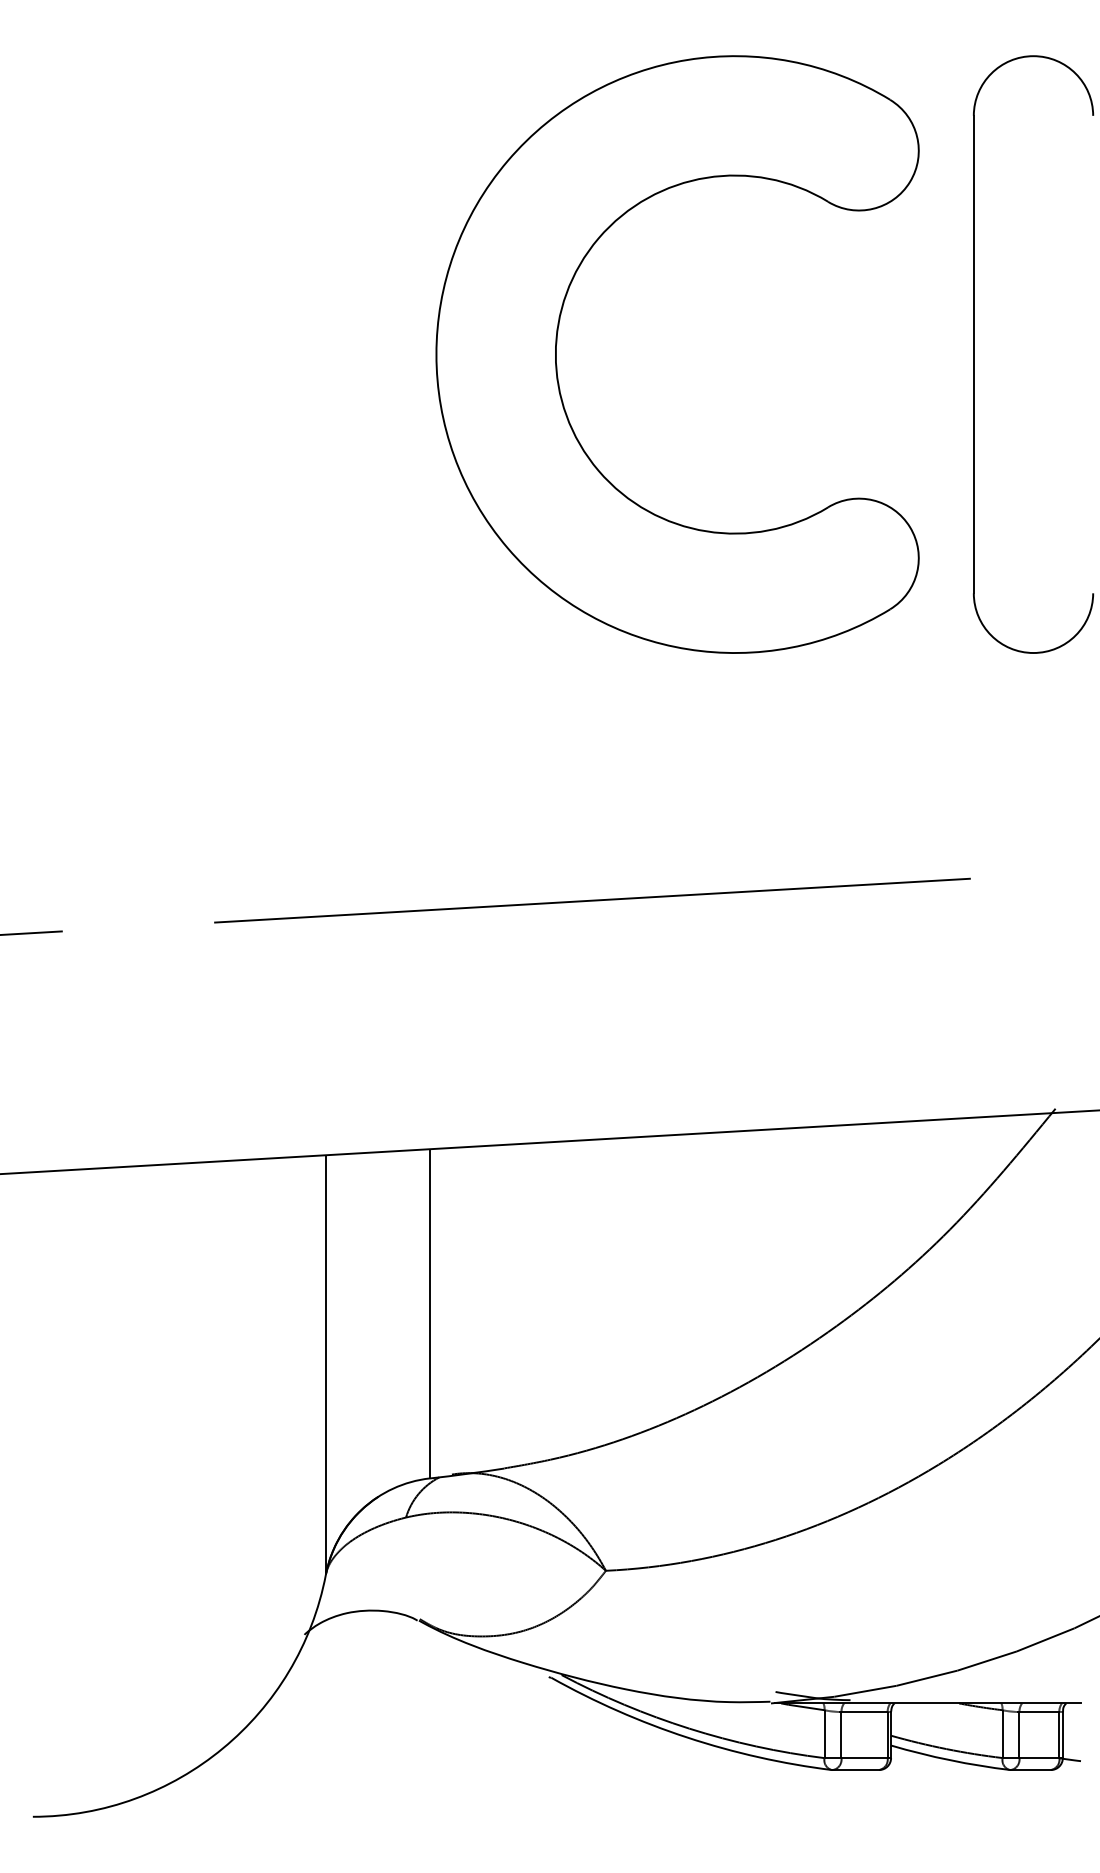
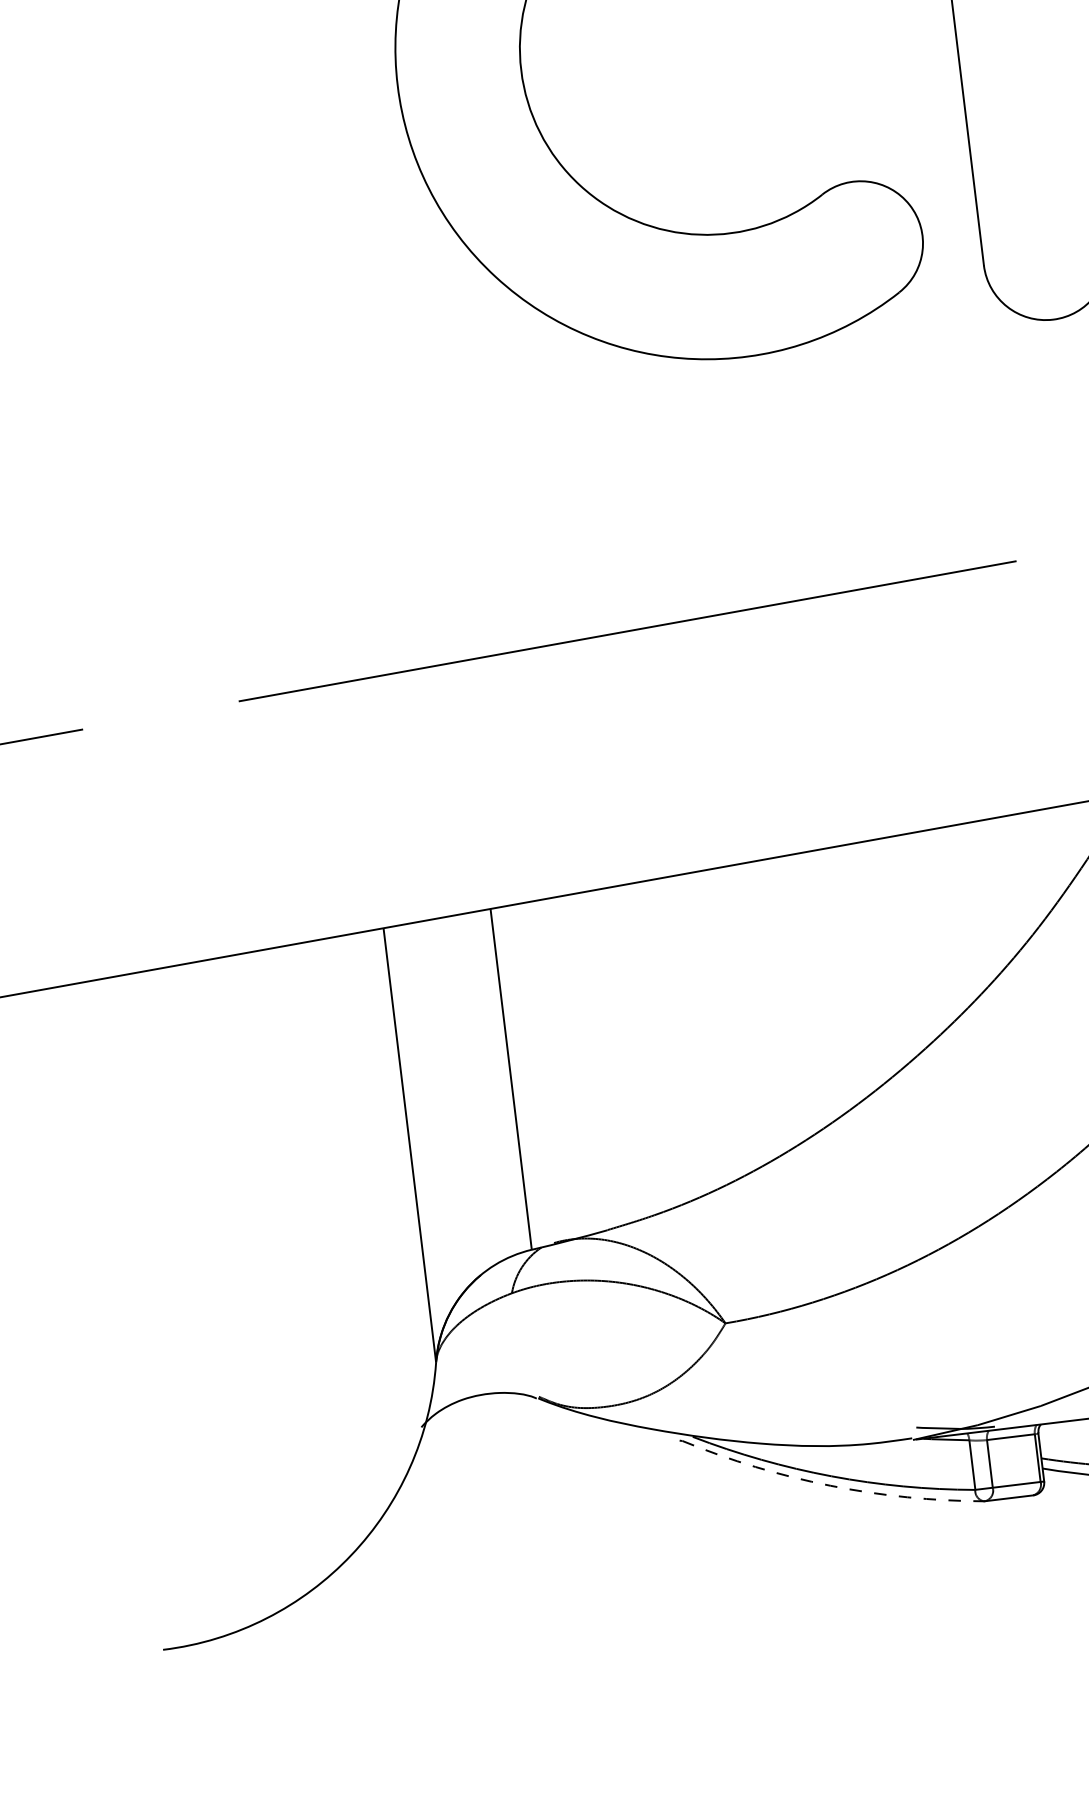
arc: (687, 1737) -> (830, 1485), solid -> dashed

